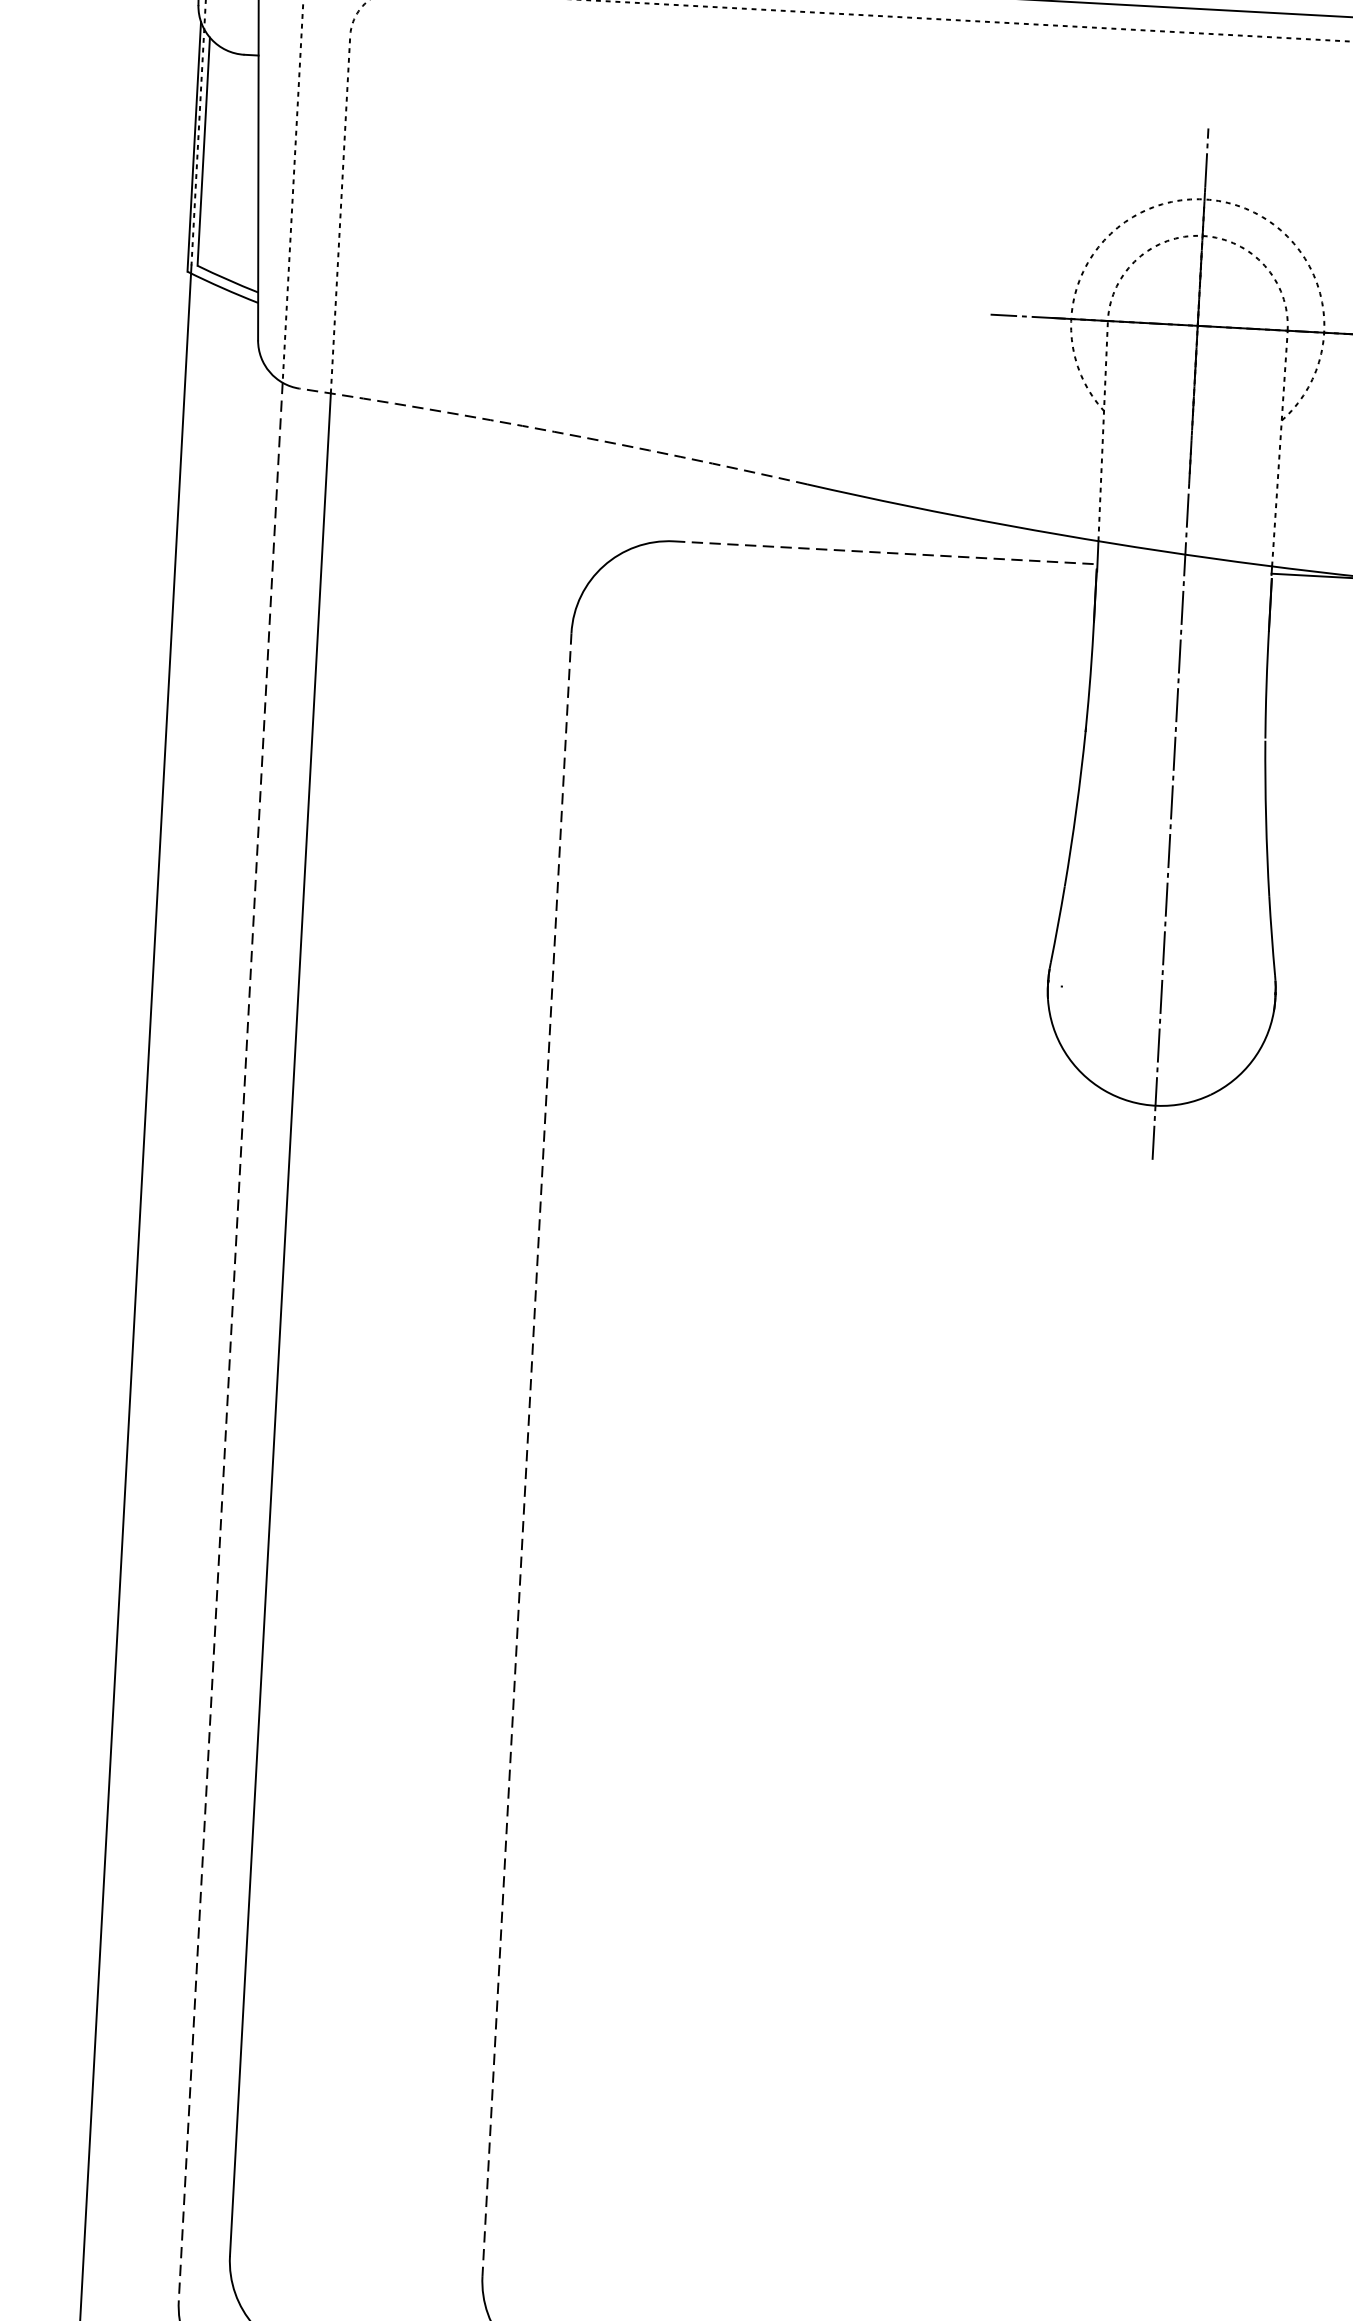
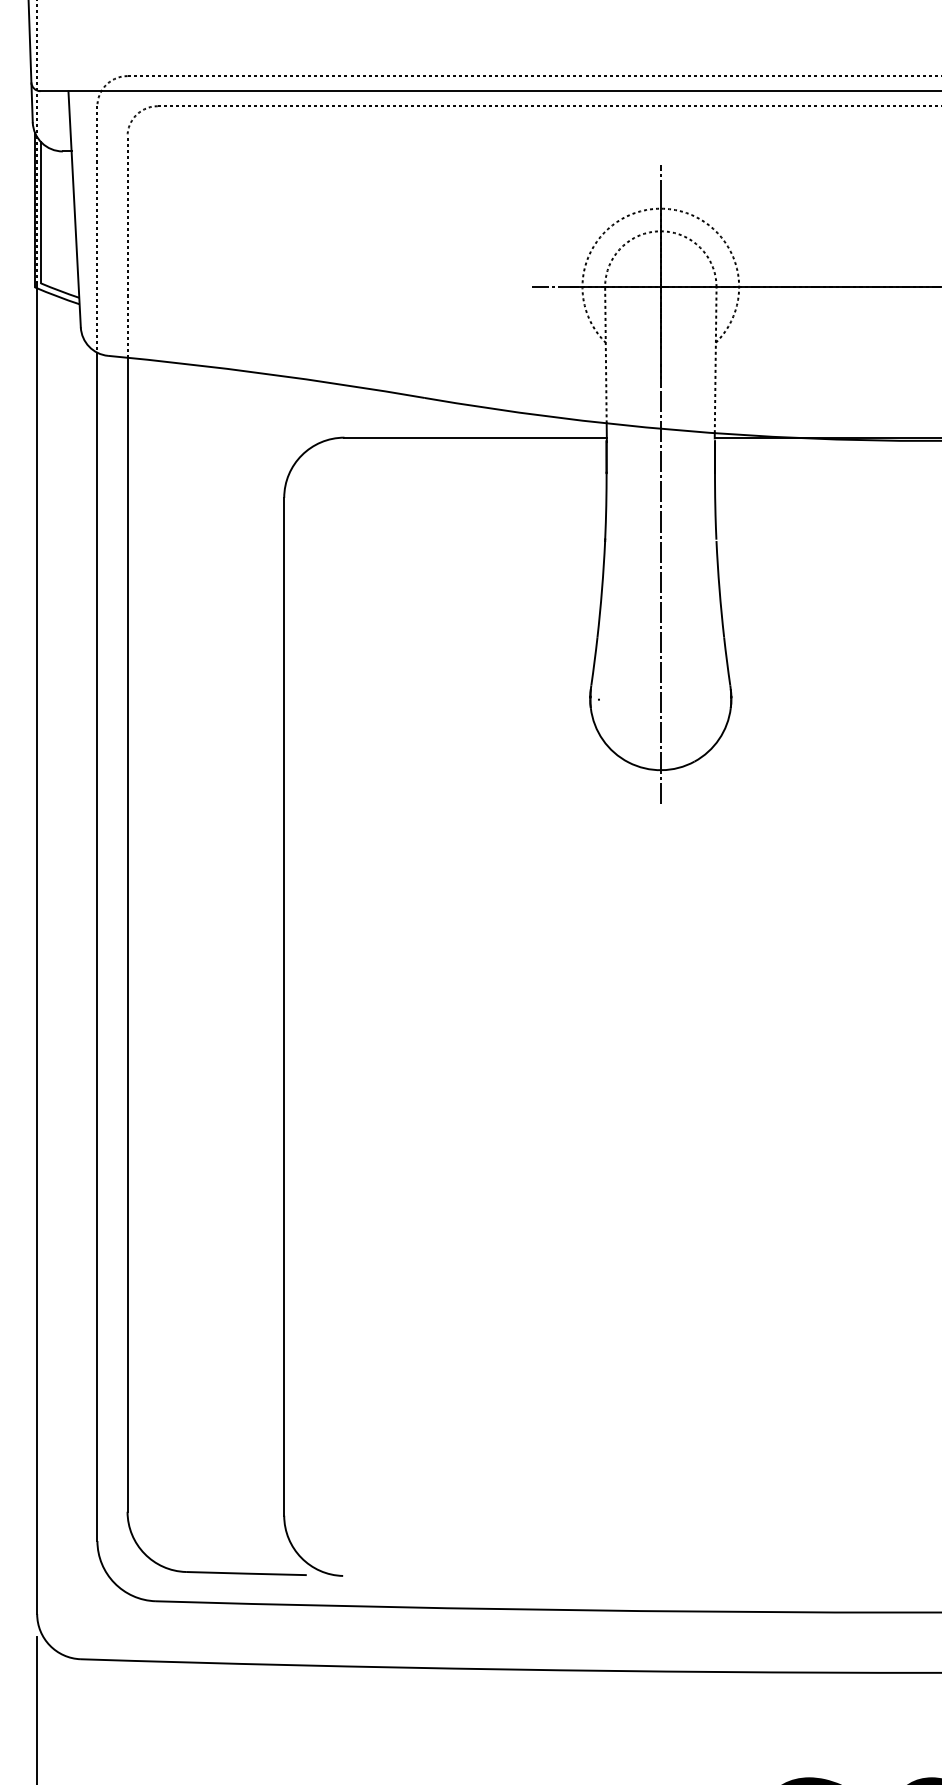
arc: (553, 432) -> (266, 374), dashed -> solid
line: (887, 552) -> (476, 437), dashed -> solid
line: (230, 1342) -> (97, 947), dashed -> solid
line: (527, 1454) -> (284, 1006), dashed -> solid

